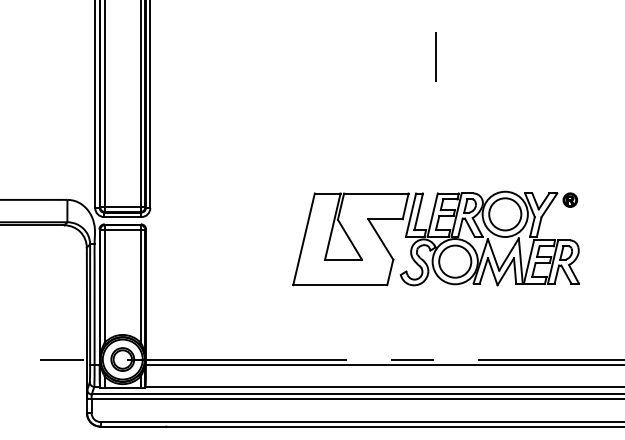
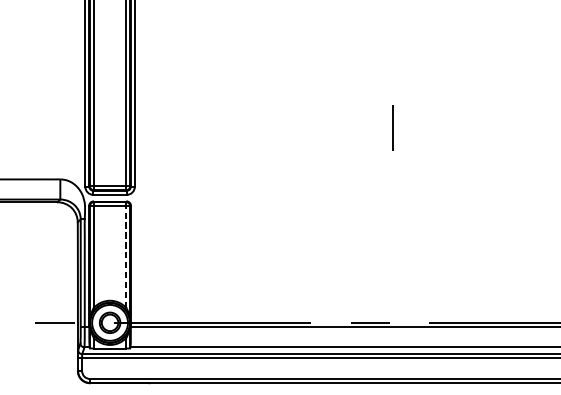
line: (435, 56) -> (392, 127), moved
part: (435, 238) -> (390, 214), removed
line: (140, 284) -> (125, 255), solid -> dashed

